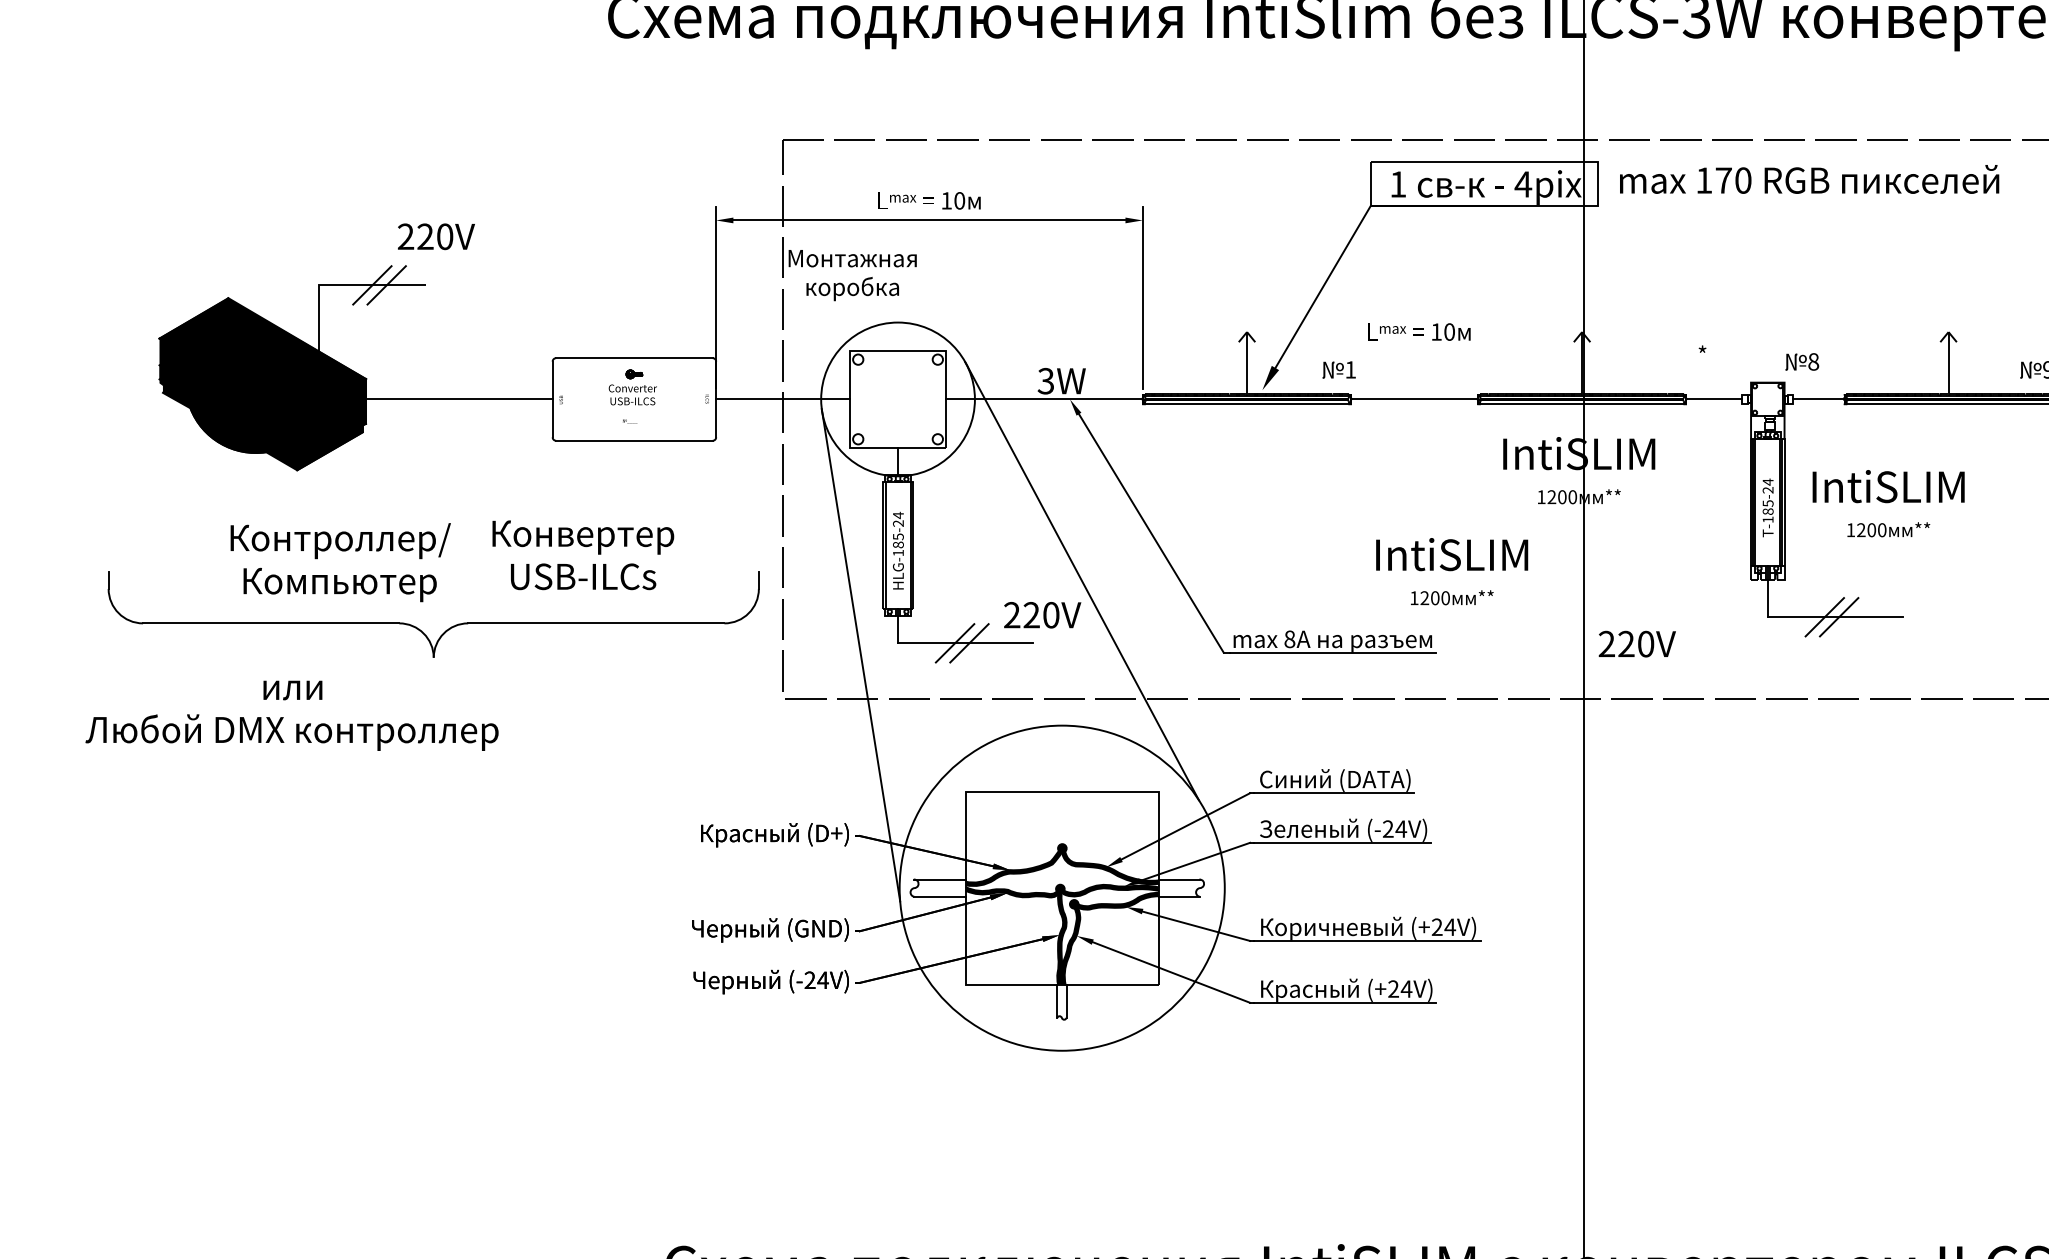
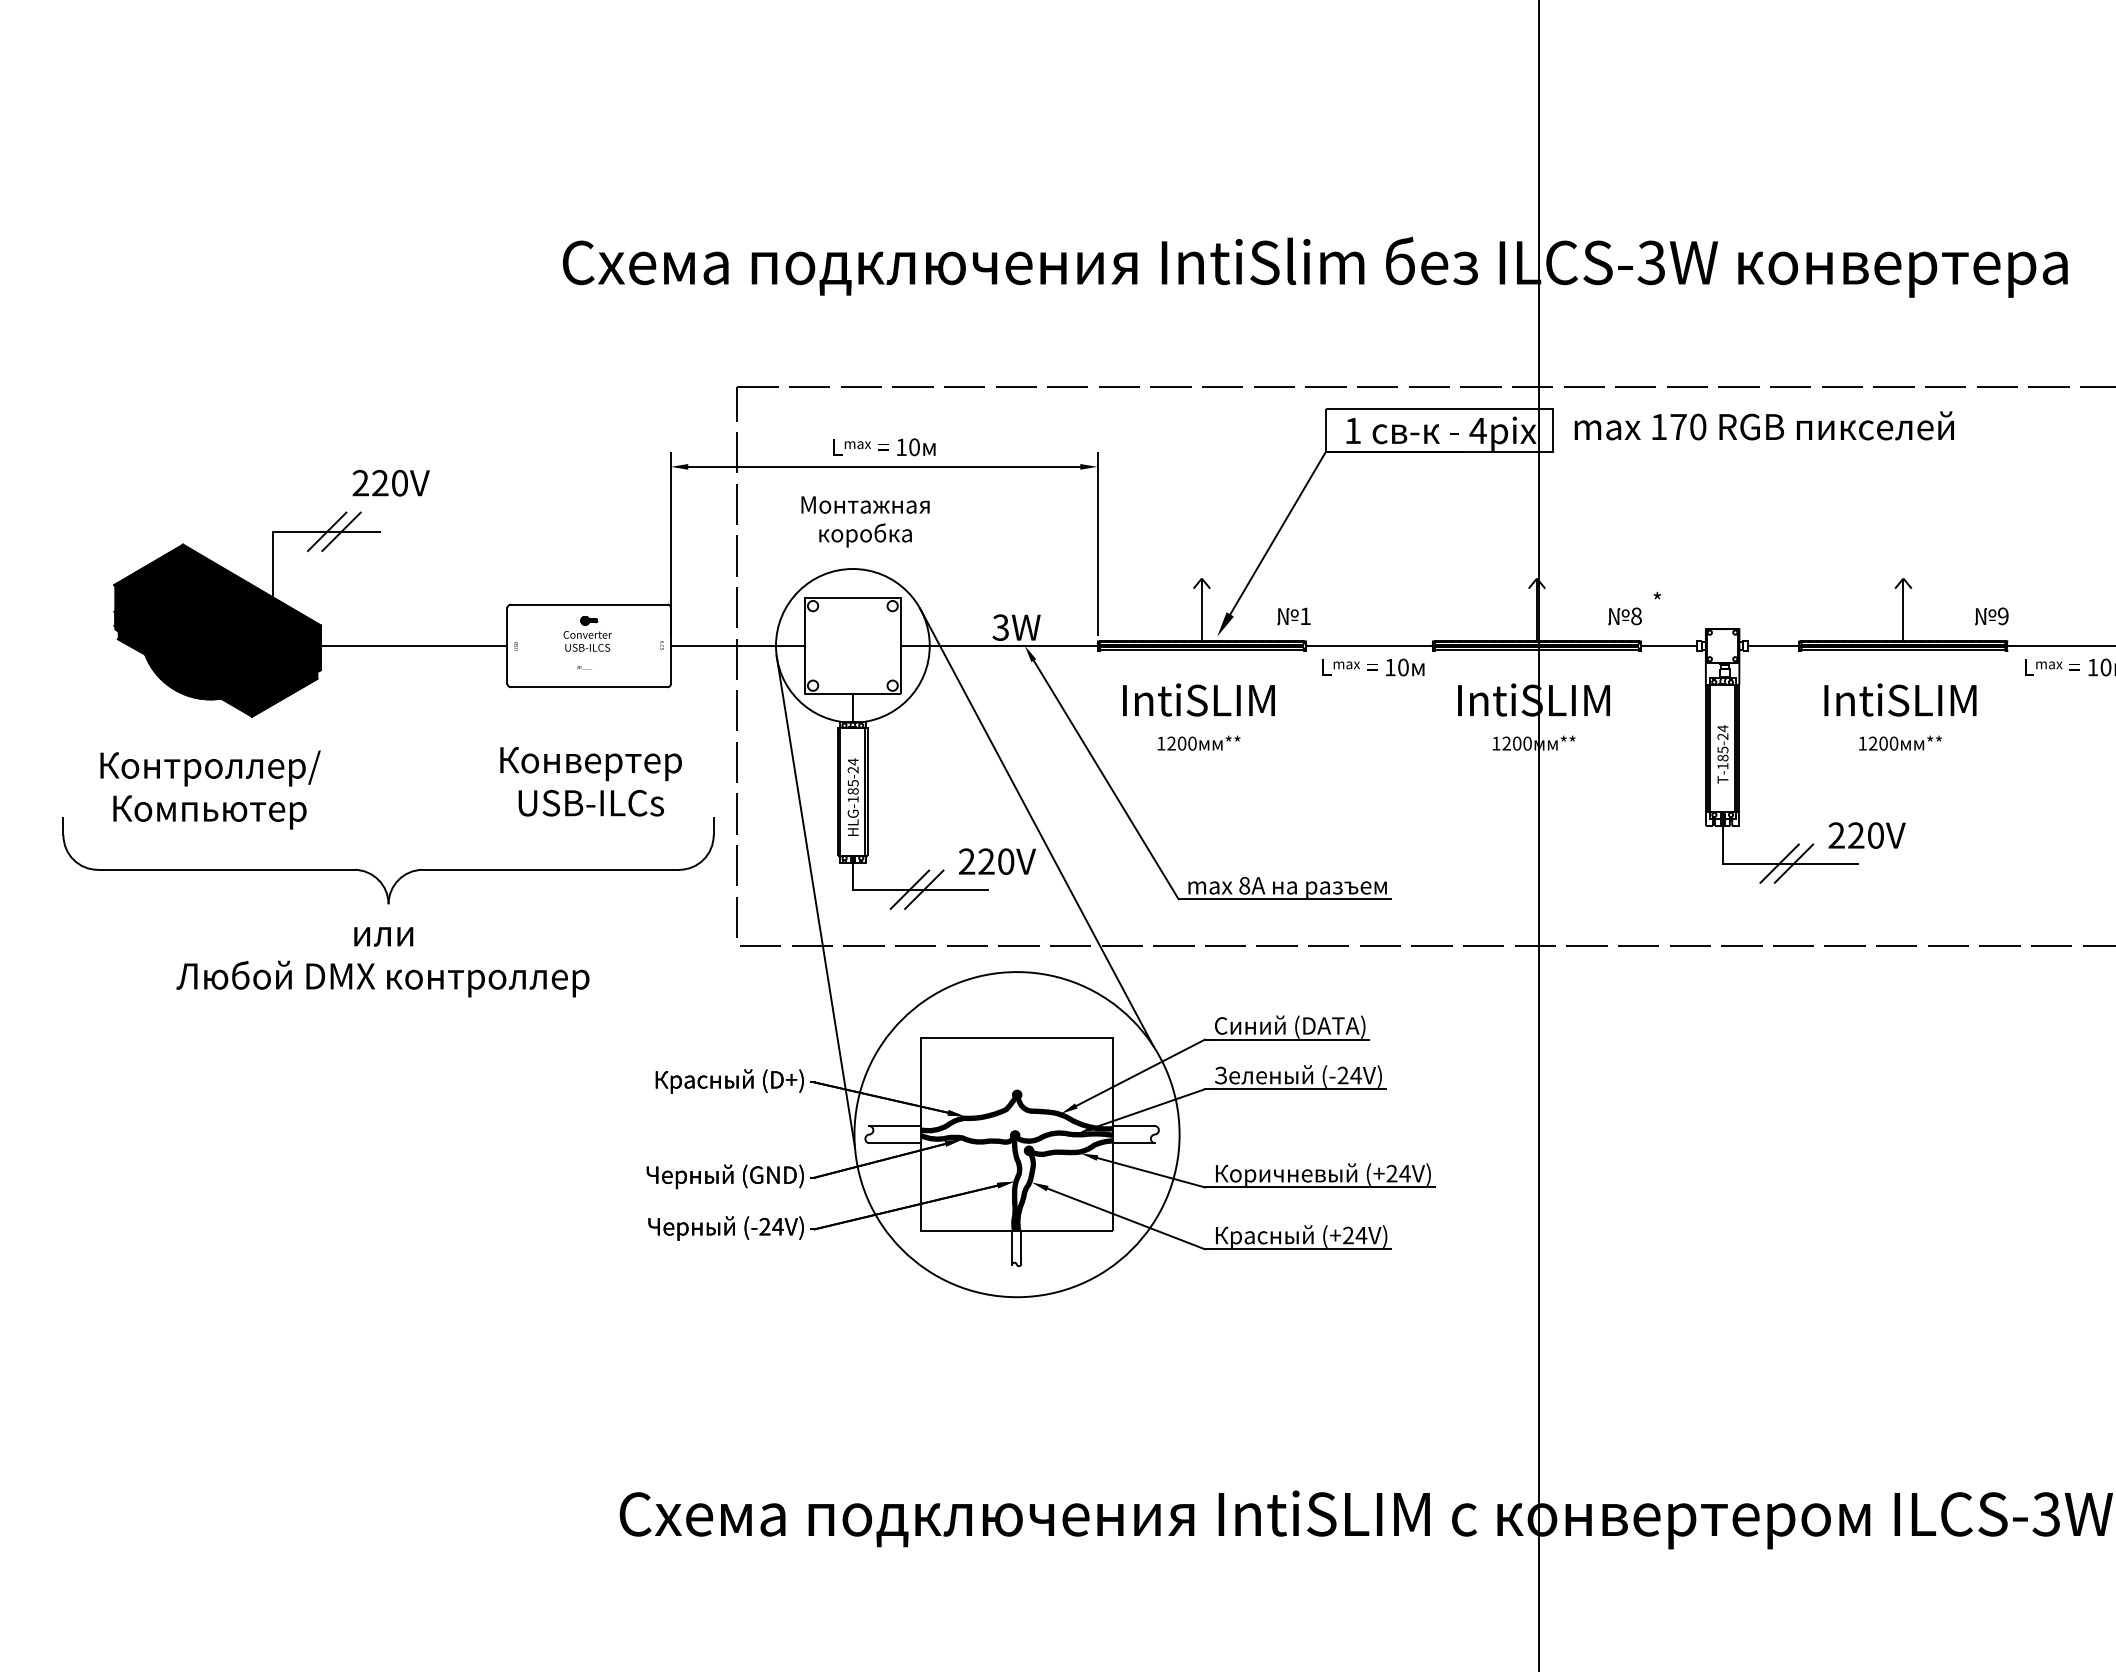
text: (852, 275) -> (865, 521), moved
text: (1419, 332) -> (1373, 667), moved
text: (1801, 362) -> (1624, 616), moved
text: (1888, 503) -> (1900, 716), moved
text: (582, 555) -> (590, 781), moved
text: (340, 562) -> (210, 789), moved
text: (1451, 571) -> (1198, 716), moved
text: (1636, 644) -> (1866, 835), moved
text: (291, 716) -> (382, 962), moved

